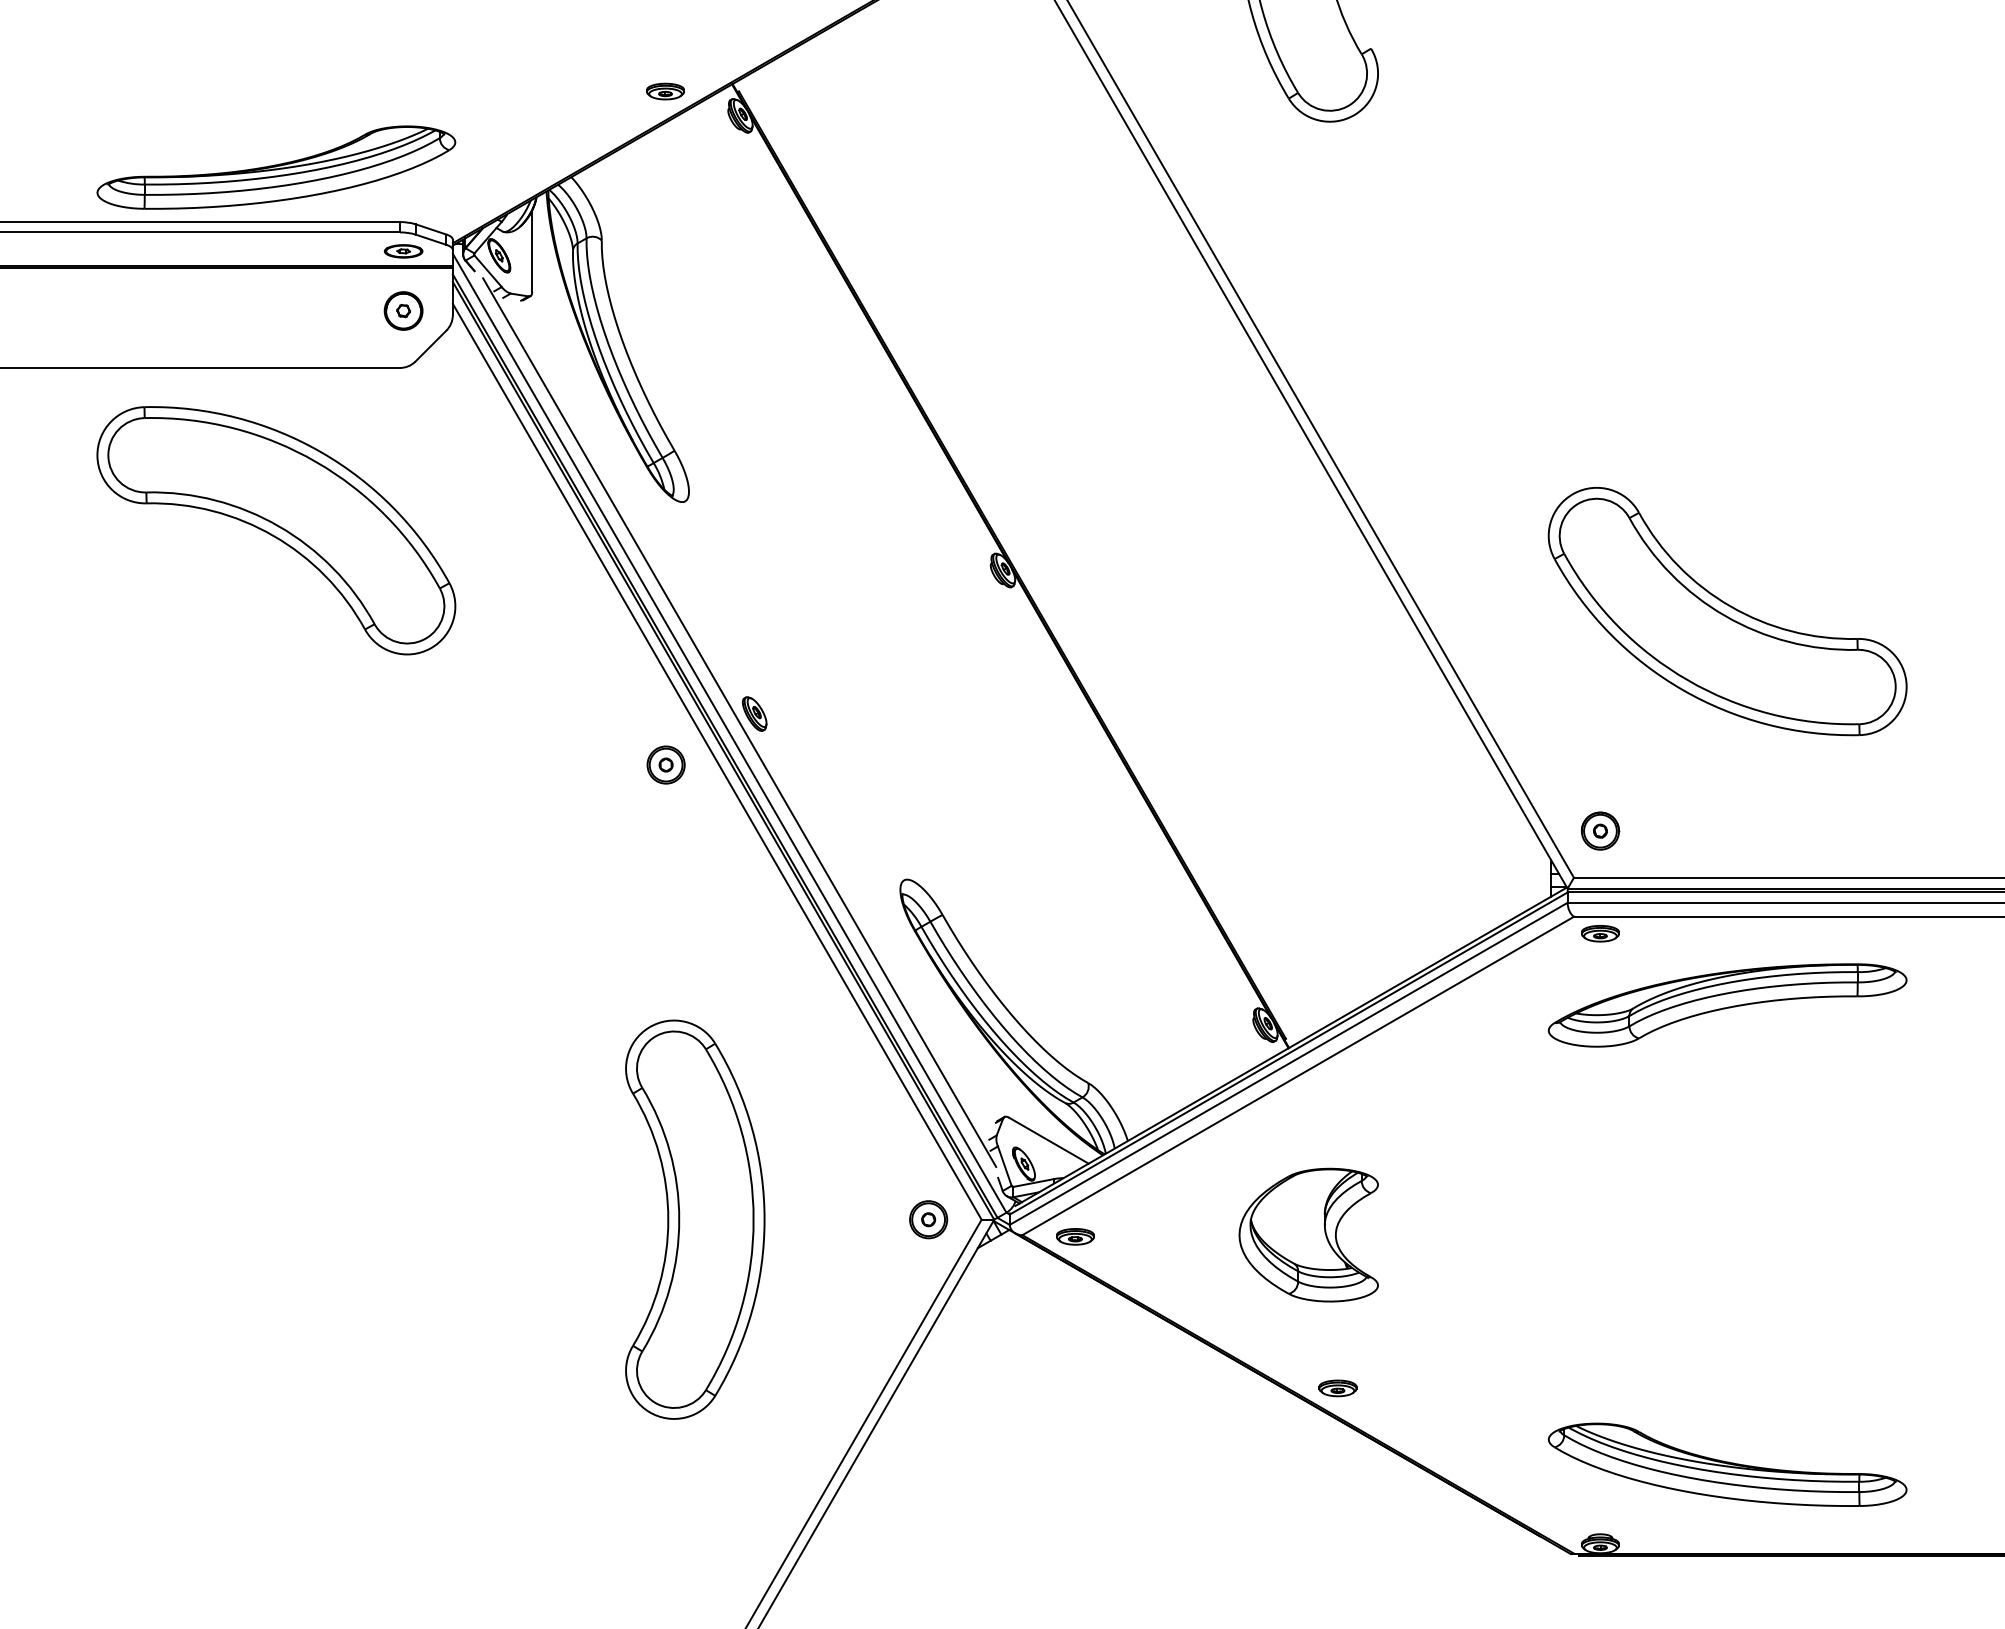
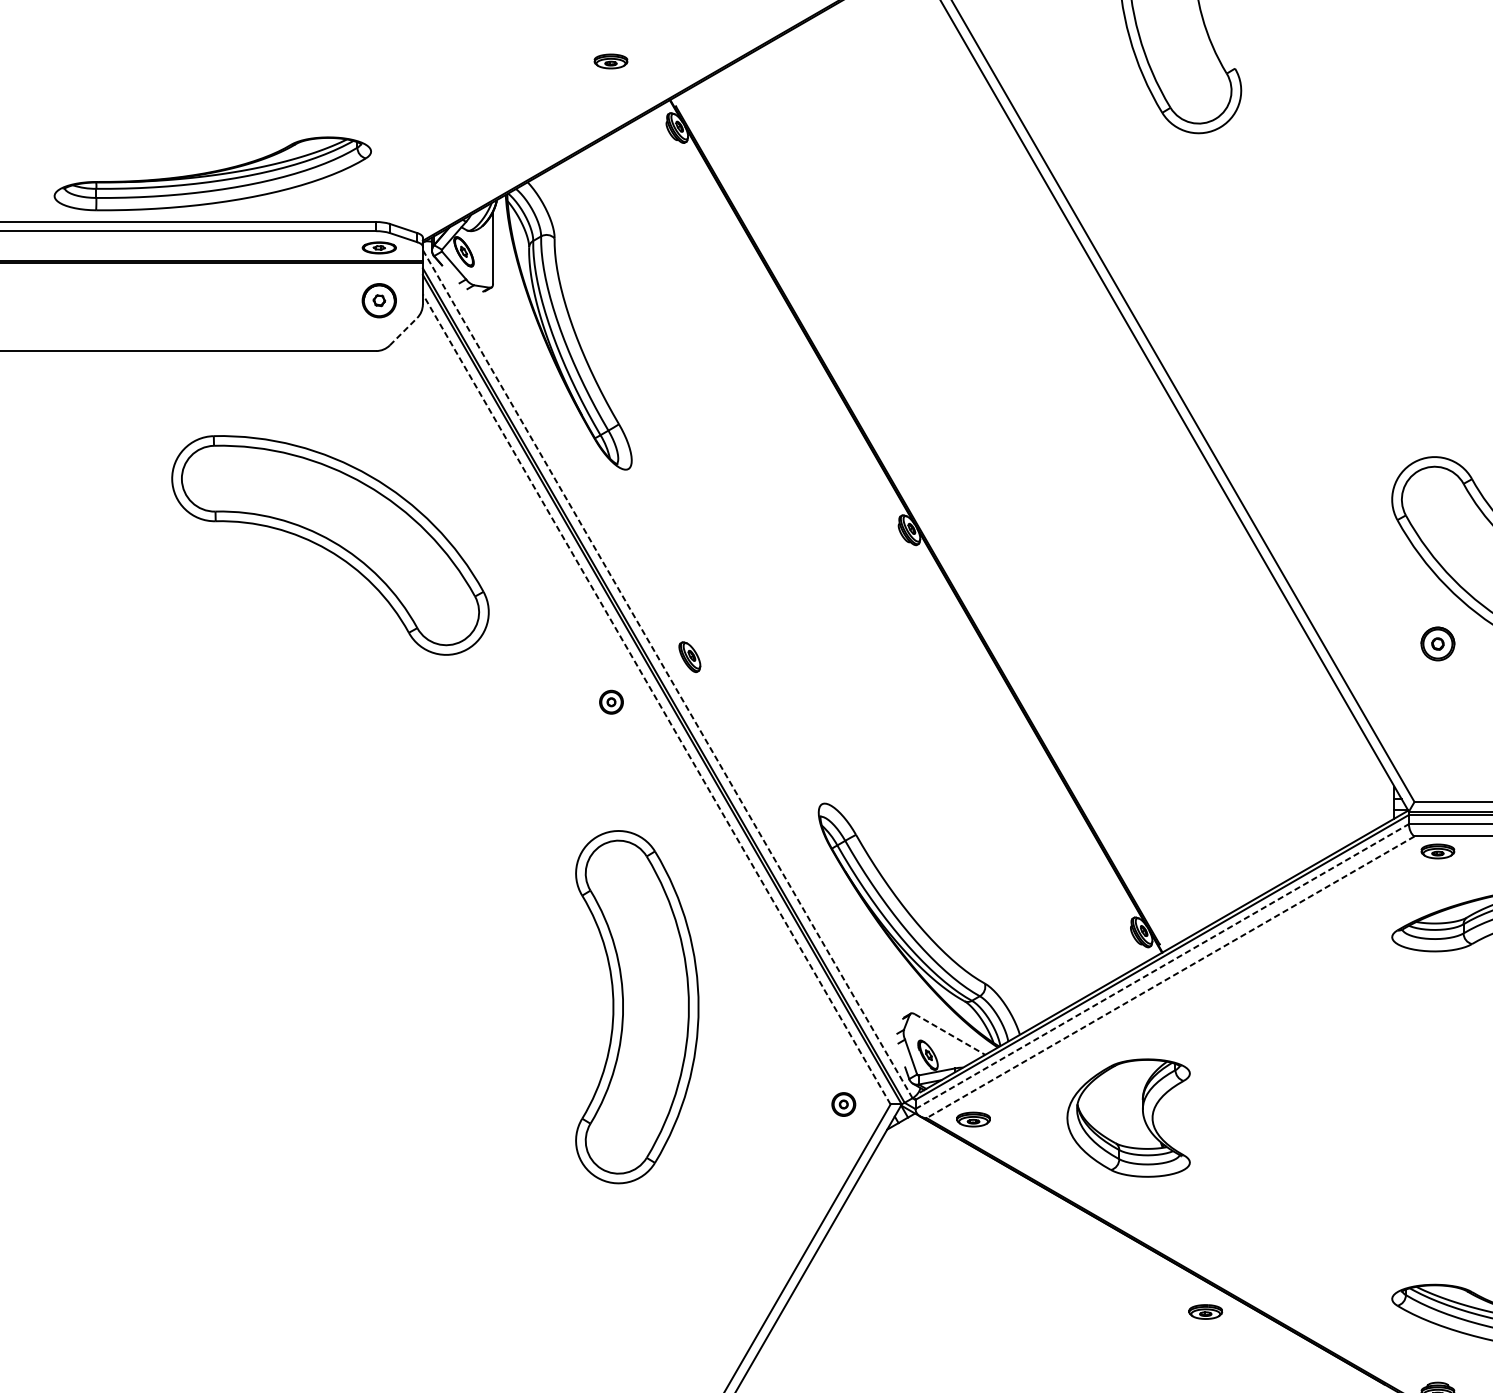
part: (665, 91) -> (610, 61), moved
part: (276, 167) -> (212, 173), moved
line: (430, 346) -> (403, 332), solid -> dashed
part: (276, 530) -> (330, 545), moved
line: (739, 722) -> (676, 664), removed
line: (729, 733) -> (667, 674), solid -> dashed
line: (717, 761) -> (656, 699), solid -> dashed
part: (665, 764) -> (610, 701), size x0.7
part: (1600, 830) -> (1437, 643), moved
line: (1289, 1063) -> (1162, 966), solid -> dashed
line: (1297, 1076) -> (1169, 977), solid -> dashed
line: (1048, 1140) -> (949, 1034), solid -> dashed
part: (695, 1219) -> (637, 1006), moved
part: (928, 1219) -> (843, 1104), size x0.7
part: (1308, 1234) -> (1128, 1117), moved
part: (1337, 1388) -> (1205, 1312), moved

